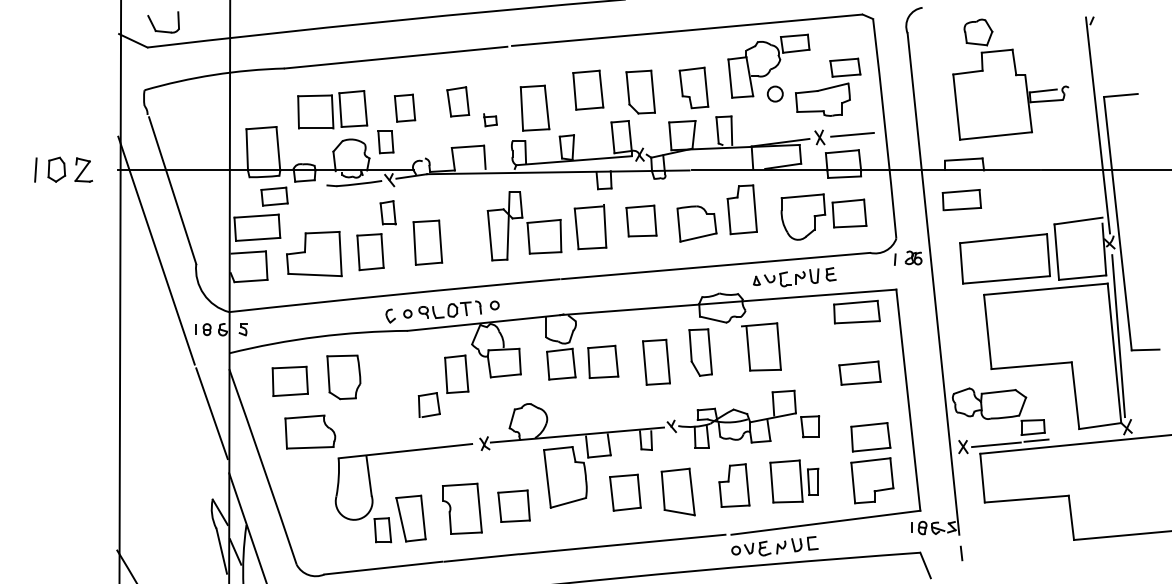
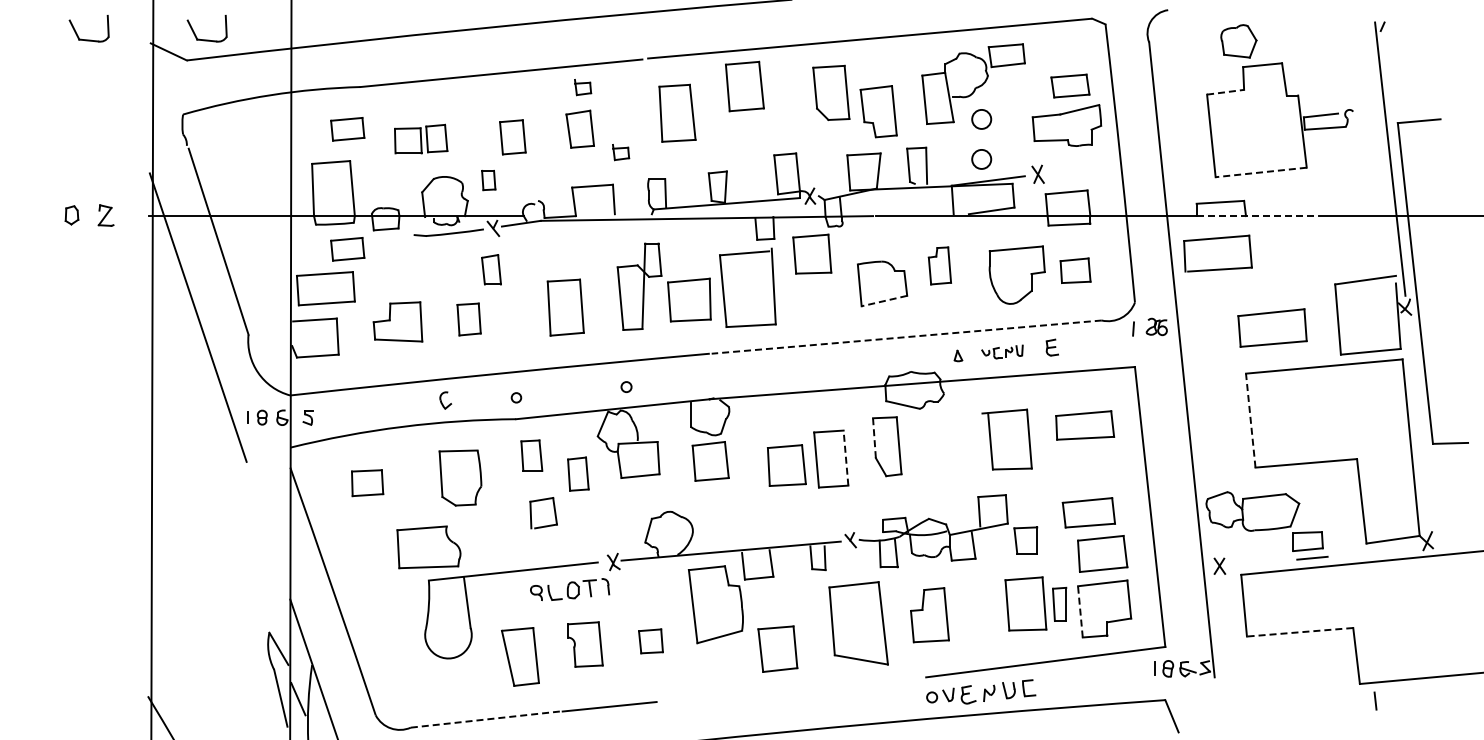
part: (69, 30) -> (88, 39), added
part: (460, 68) -> (583, 87), added
line: (967, 72) -> (1225, 92), solid -> dashed
part: (587, 90) -> (744, 86), moved
part: (640, 91) -> (831, 92), moved
part: (822, 99) -> (1066, 125), moved
part: (274, 102) -> (347, 129), added
part: (535, 107) -> (677, 112), moved
part: (332, 109) -> (420, 138), size x0.6
circle: (775, 125) -> (981, 159), added
line: (852, 134) -> (1079, 170), removed
line: (996, 136) -> (1261, 172), solid -> dashed
part: (385, 142) -> (488, 180), size x0.7
line: (35, 169) -> (45, 215), removed
part: (56, 169) -> (71, 215), size x0.6
part: (83, 169) -> (105, 215), size x0.7
line: (992, 170) -> (1256, 216), solid -> dashed
part: (961, 199) -> (1217, 253), size x1.4
part: (741, 209) -> (939, 265), size x0.6
part: (849, 213) -> (1075, 270), size x0.7
part: (641, 220) -> (812, 253), moved
part: (590, 226) -> (747, 287), size x1.4
line: (697, 237) -> (883, 301), solid -> dashed
part: (427, 242) -> (565, 307), moved
part: (369, 252) -> (468, 319), size x0.7
part: (313, 253) -> (397, 321), size x0.7
part: (1004, 258) -> (1272, 327), size x0.6
line: (715, 266) -> (906, 337), solid -> dashed
part: (791, 277) -> (1002, 351), size x0.6
part: (450, 309) -> (570, 589), moved
part: (857, 312) -> (1085, 425), moved
part: (390, 316) -> (445, 400), moved
line: (987, 331) -> (1250, 420), solid -> dashed
line: (1118, 335) -> (1416, 425), removed
line: (690, 346) -> (874, 438), solid -> dashed
part: (760, 346) -> (1006, 439), moved
part: (602, 361) -> (786, 465), moved
line: (667, 361) -> (845, 458), solid -> dashed
part: (859, 372) -> (1088, 512), moved
part: (456, 373) -> (578, 473), size x0.7
part: (343, 376) -> (460, 477), moved
part: (290, 380) -> (367, 482), size x0.7
line: (212, 413) -> (268, 523), removed
part: (309, 432) -> (428, 547), moved
line: (996, 444) -> (1261, 563), removed
part: (794, 481) -> (1035, 603), moved
line: (853, 482) -> (1080, 611), solid -> dashed
part: (678, 491) -> (858, 622), size x1.4
part: (625, 492) -> (777, 648), moved
line: (1026, 499) -> (1299, 632), solid -> dashed
part: (513, 506) -> (650, 641), size x0.6
part: (462, 508) -> (585, 644), size x0.7
part: (382, 530) -> (531, 455), moved
line: (622, 544) -> (788, 689), removed
line: (961, 553) -> (1375, 700), moved
line: (383, 568) -> (485, 719), solid -> dashed

